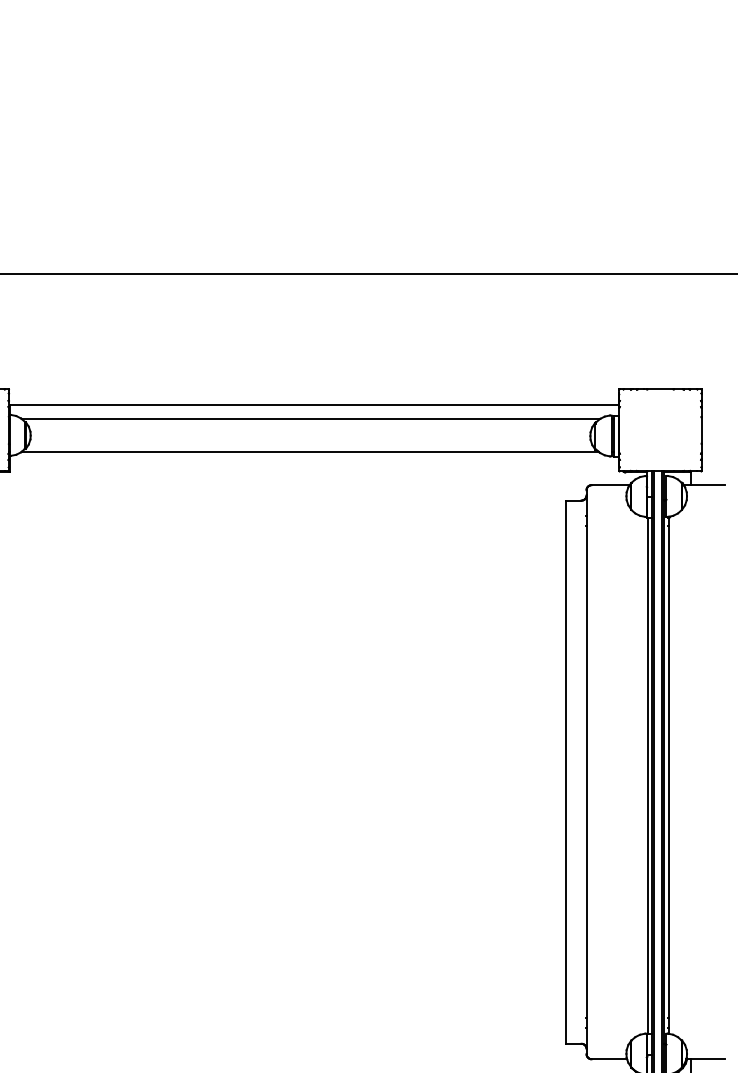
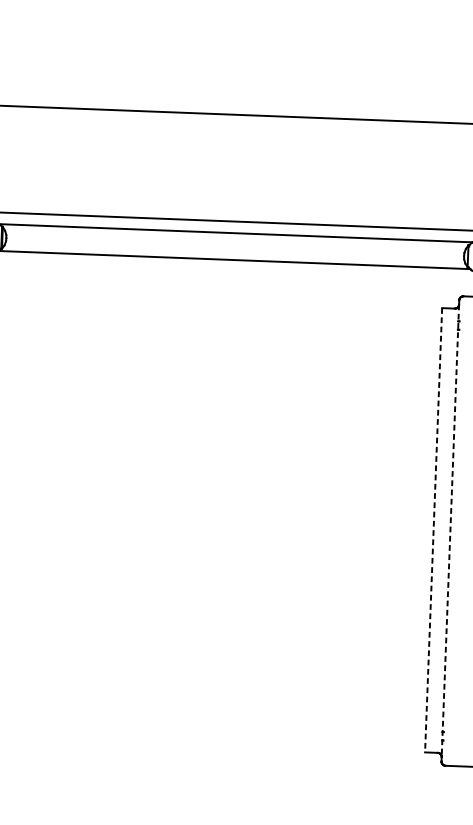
line: (566, 772) -> (433, 530), solid -> dashed
line: (586, 772) -> (450, 531), solid -> dashed

